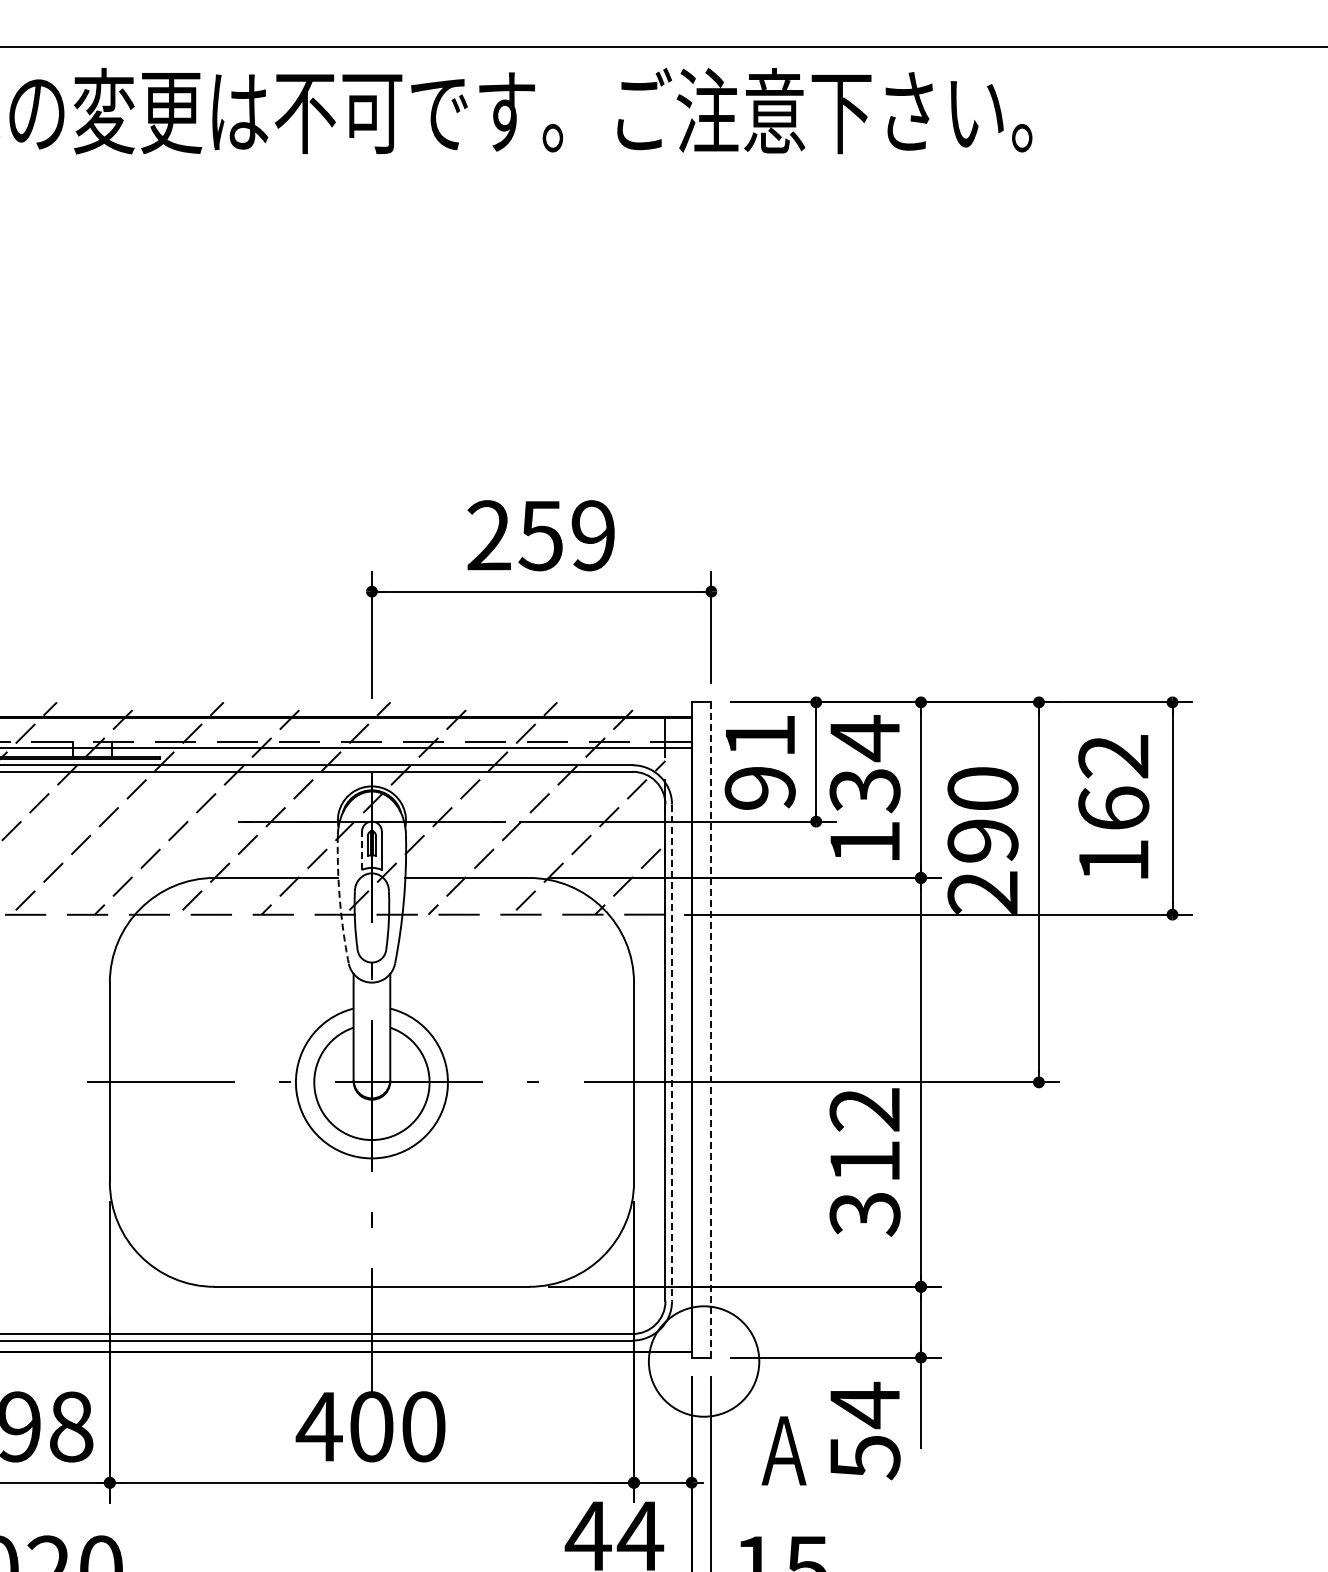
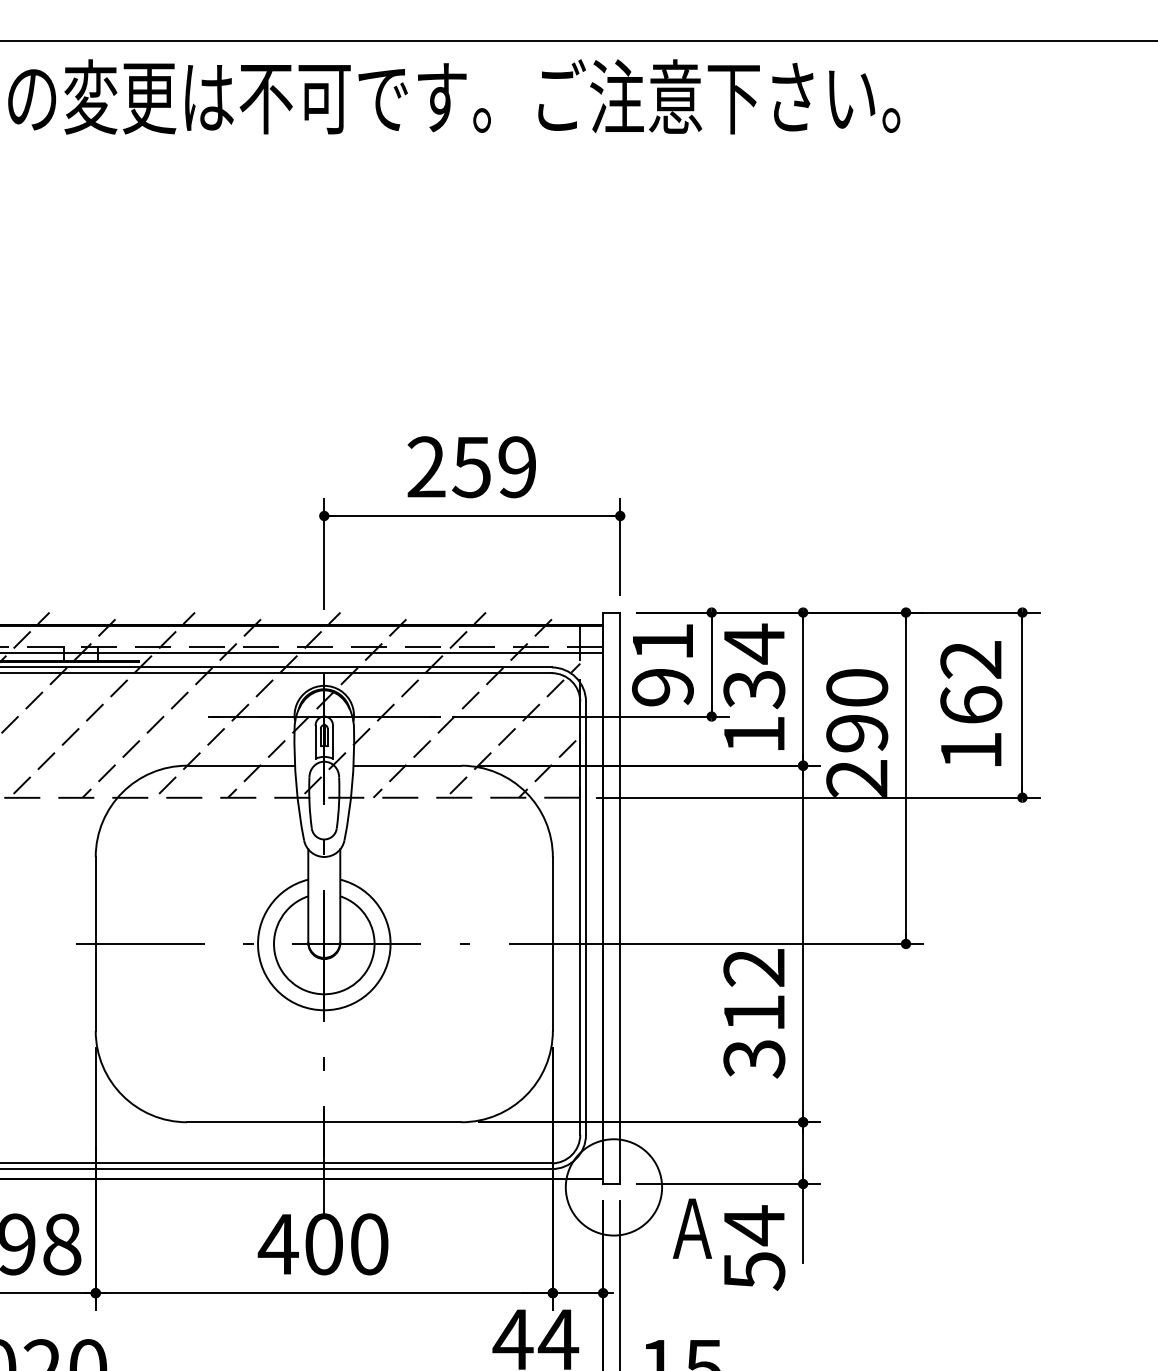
line: (362, 851) -> (316, 742), dashed -> solid
arc: (339, 900) -> (296, 785), dashed -> solid
line: (711, 1029) -> (620, 897), dashed -> solid
line: (672, 1053) -> (586, 918), dashed -> solid
text: (783, 1450) -> (691, 1228), moved

